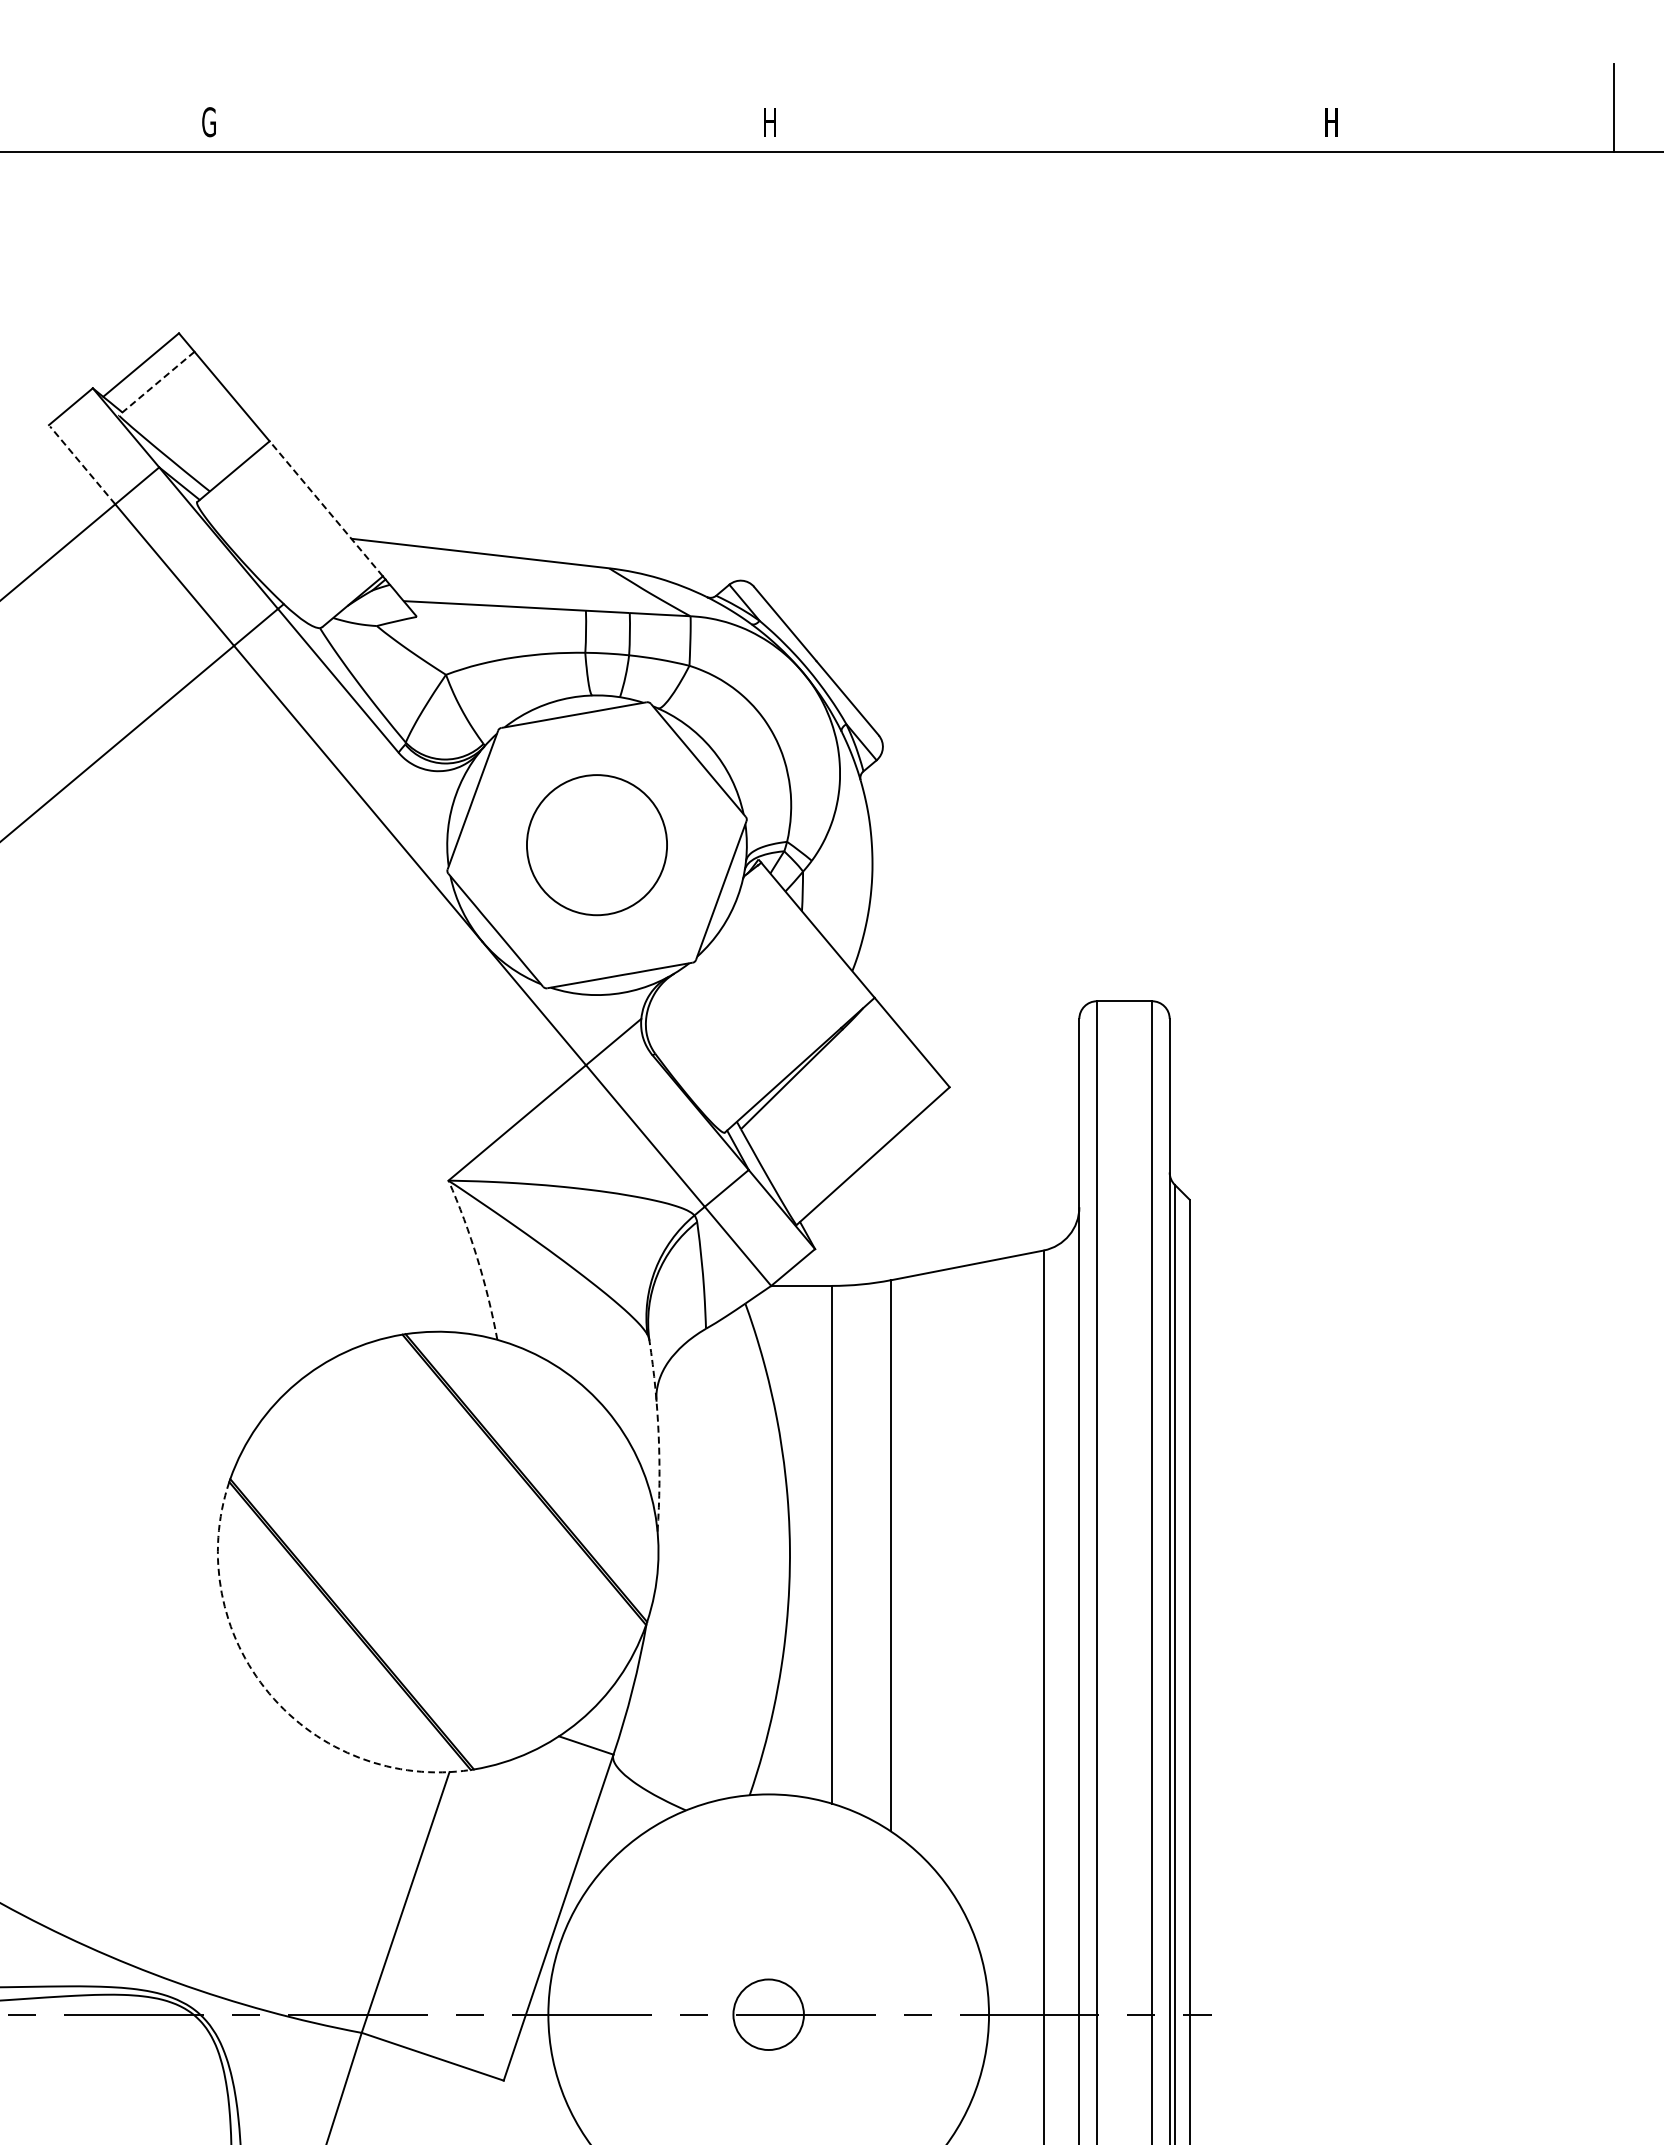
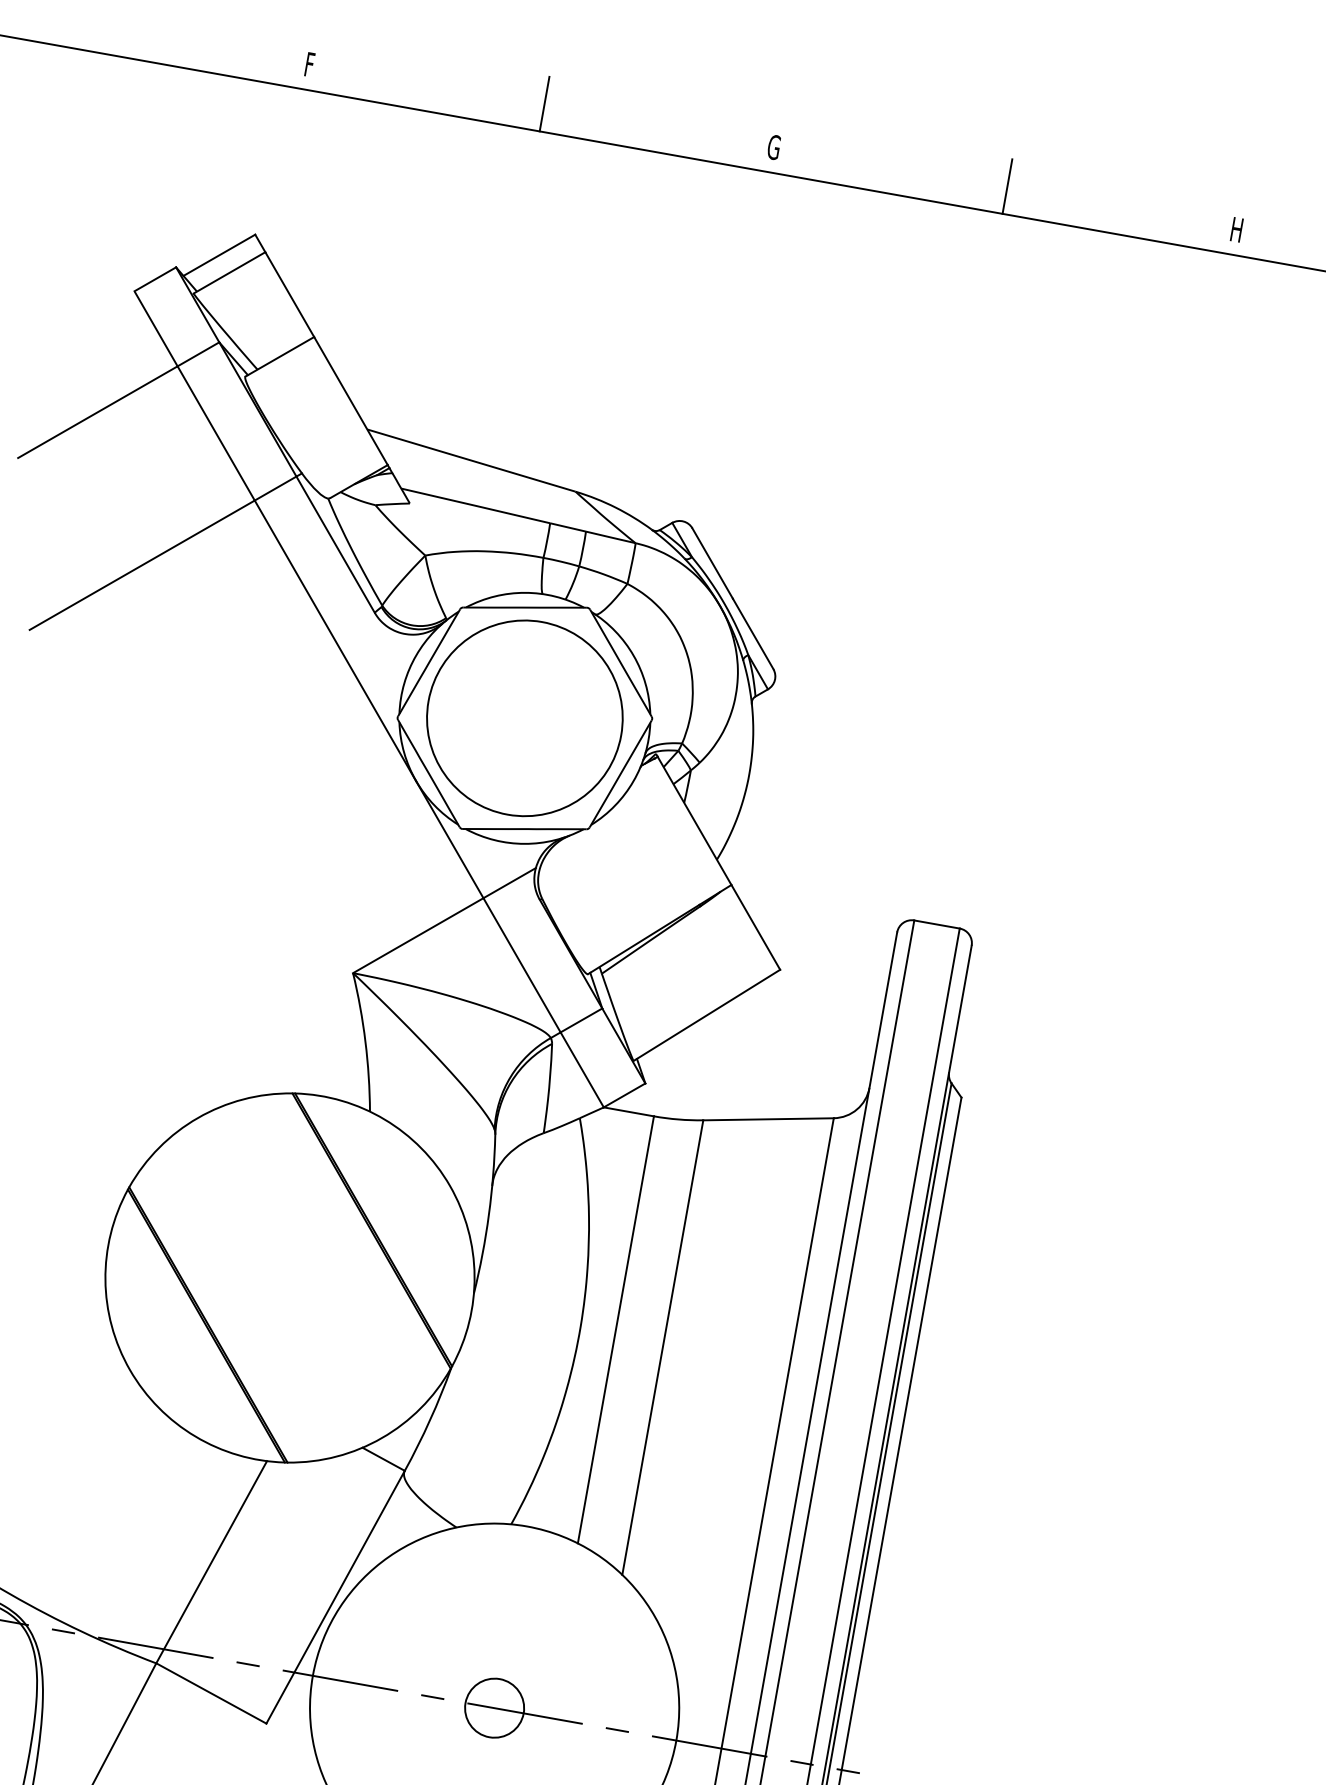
line: (491, 119) -> (544, 104), added
line: (1052, 119) -> (1007, 186), added
text: (208, 122) -> (310, 65), G -> F
text: (770, 122) -> (774, 147), H -> G
line: (156, 383) -> (229, 272), dashed -> solid
line: (82, 465) -> (156, 329), dashed -> solid
line: (325, 508) -> (350, 400), dashed -> solid
circle: (596, 844) -> (524, 717), size x1.67
arc: (477, 1258) -> (365, 1041), dashed -> solid
arc: (658, 1436) -> (488, 1215), dashed -> solid
arc: (269, 1693) -> (130, 1369), dashed -> solid

